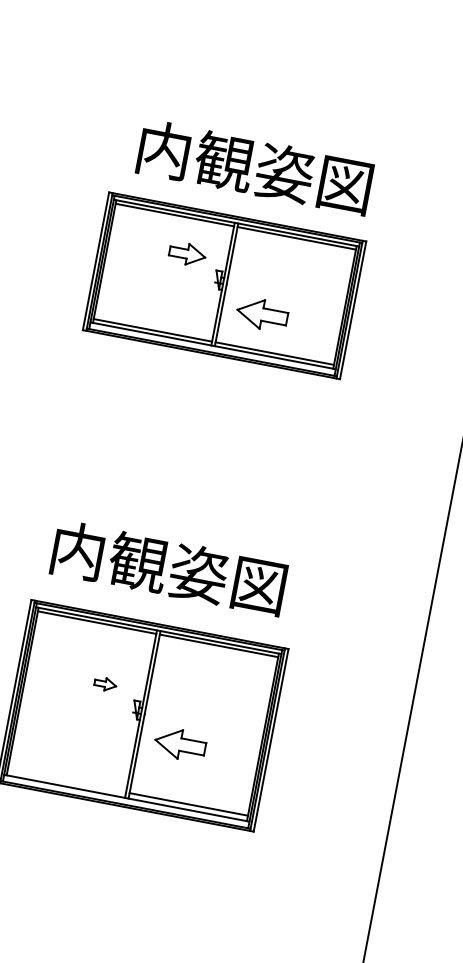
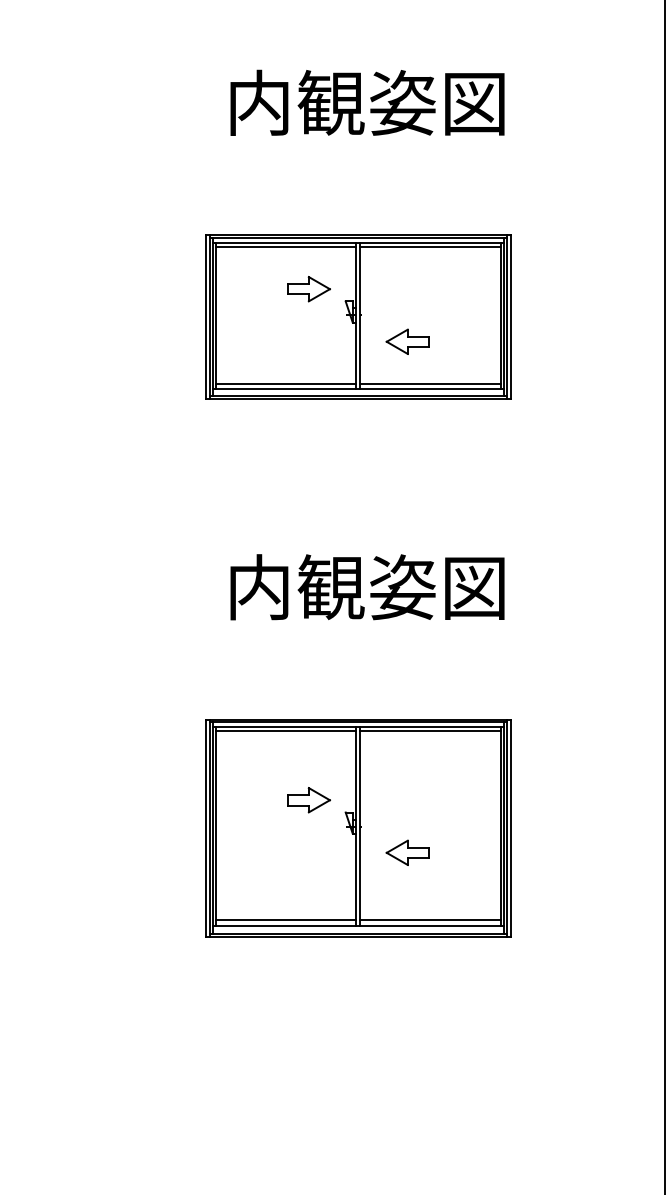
text: (255, 167) -> (367, 102), moved
part: (262, 314) -> (407, 341), size x0.71
text: (169, 568) -> (367, 587), moved
part: (105, 684) -> (308, 800), size x1.67
part: (180, 744) -> (407, 852), size x0.71
line: (66, 780) -> (285, 919), added

